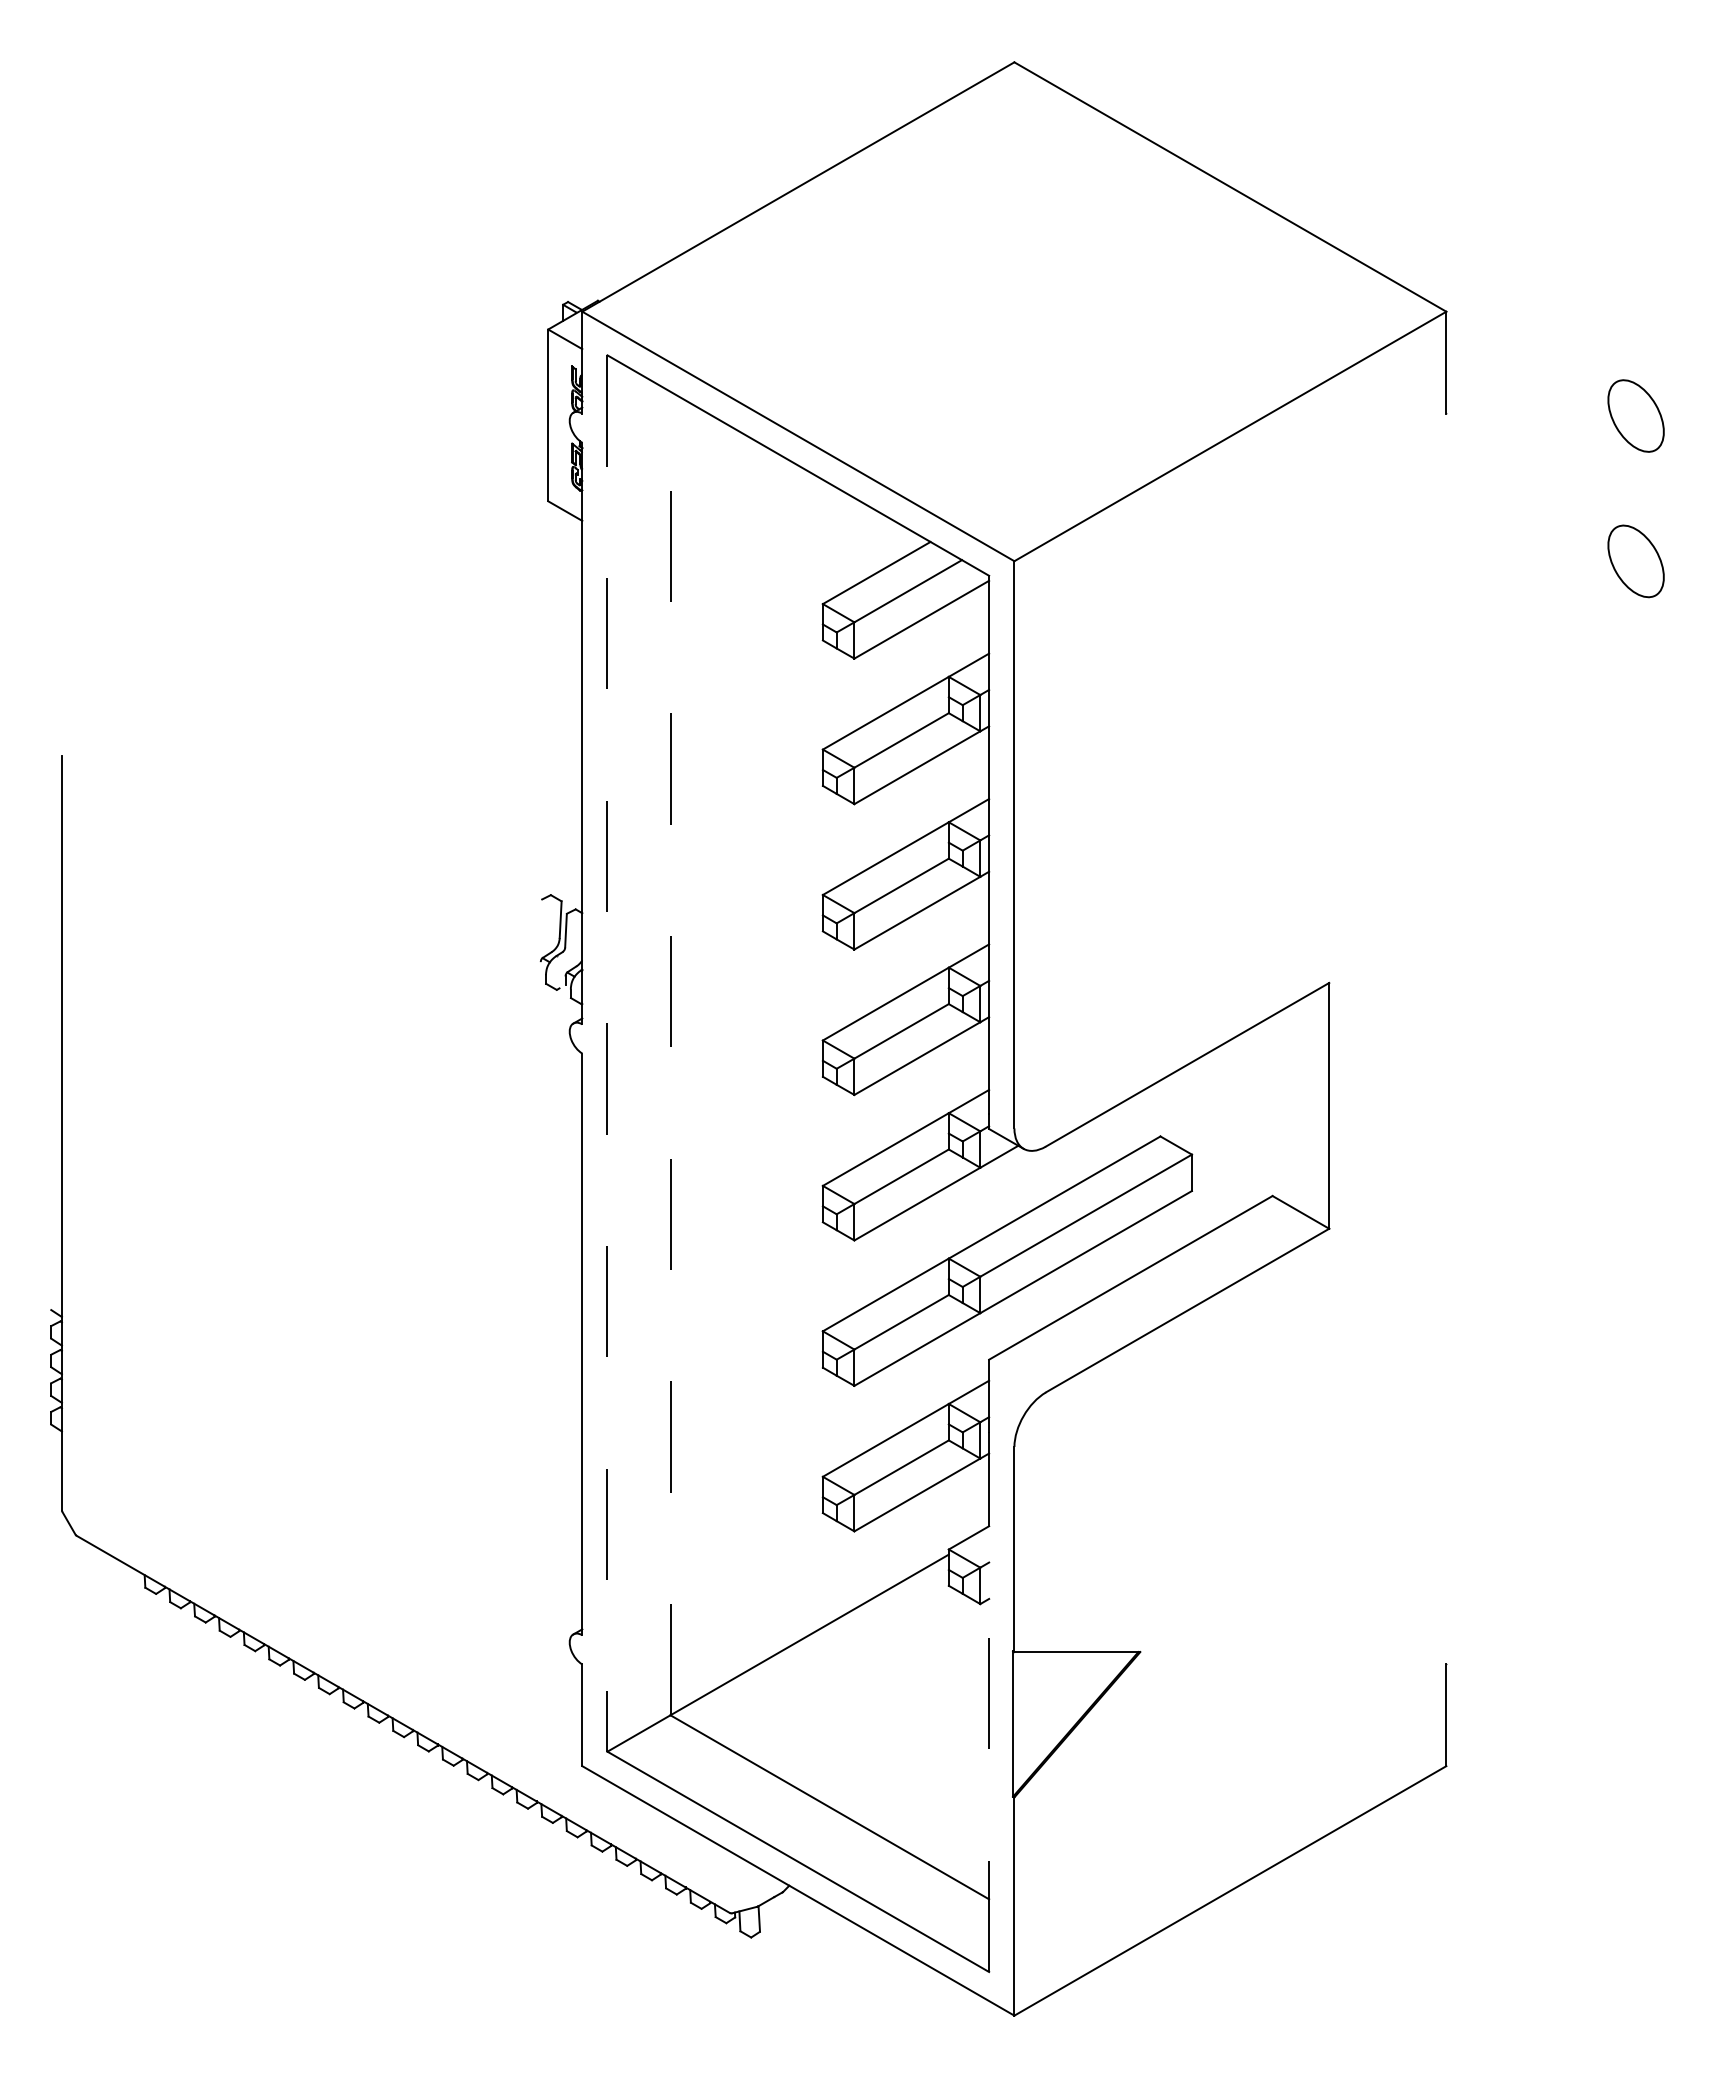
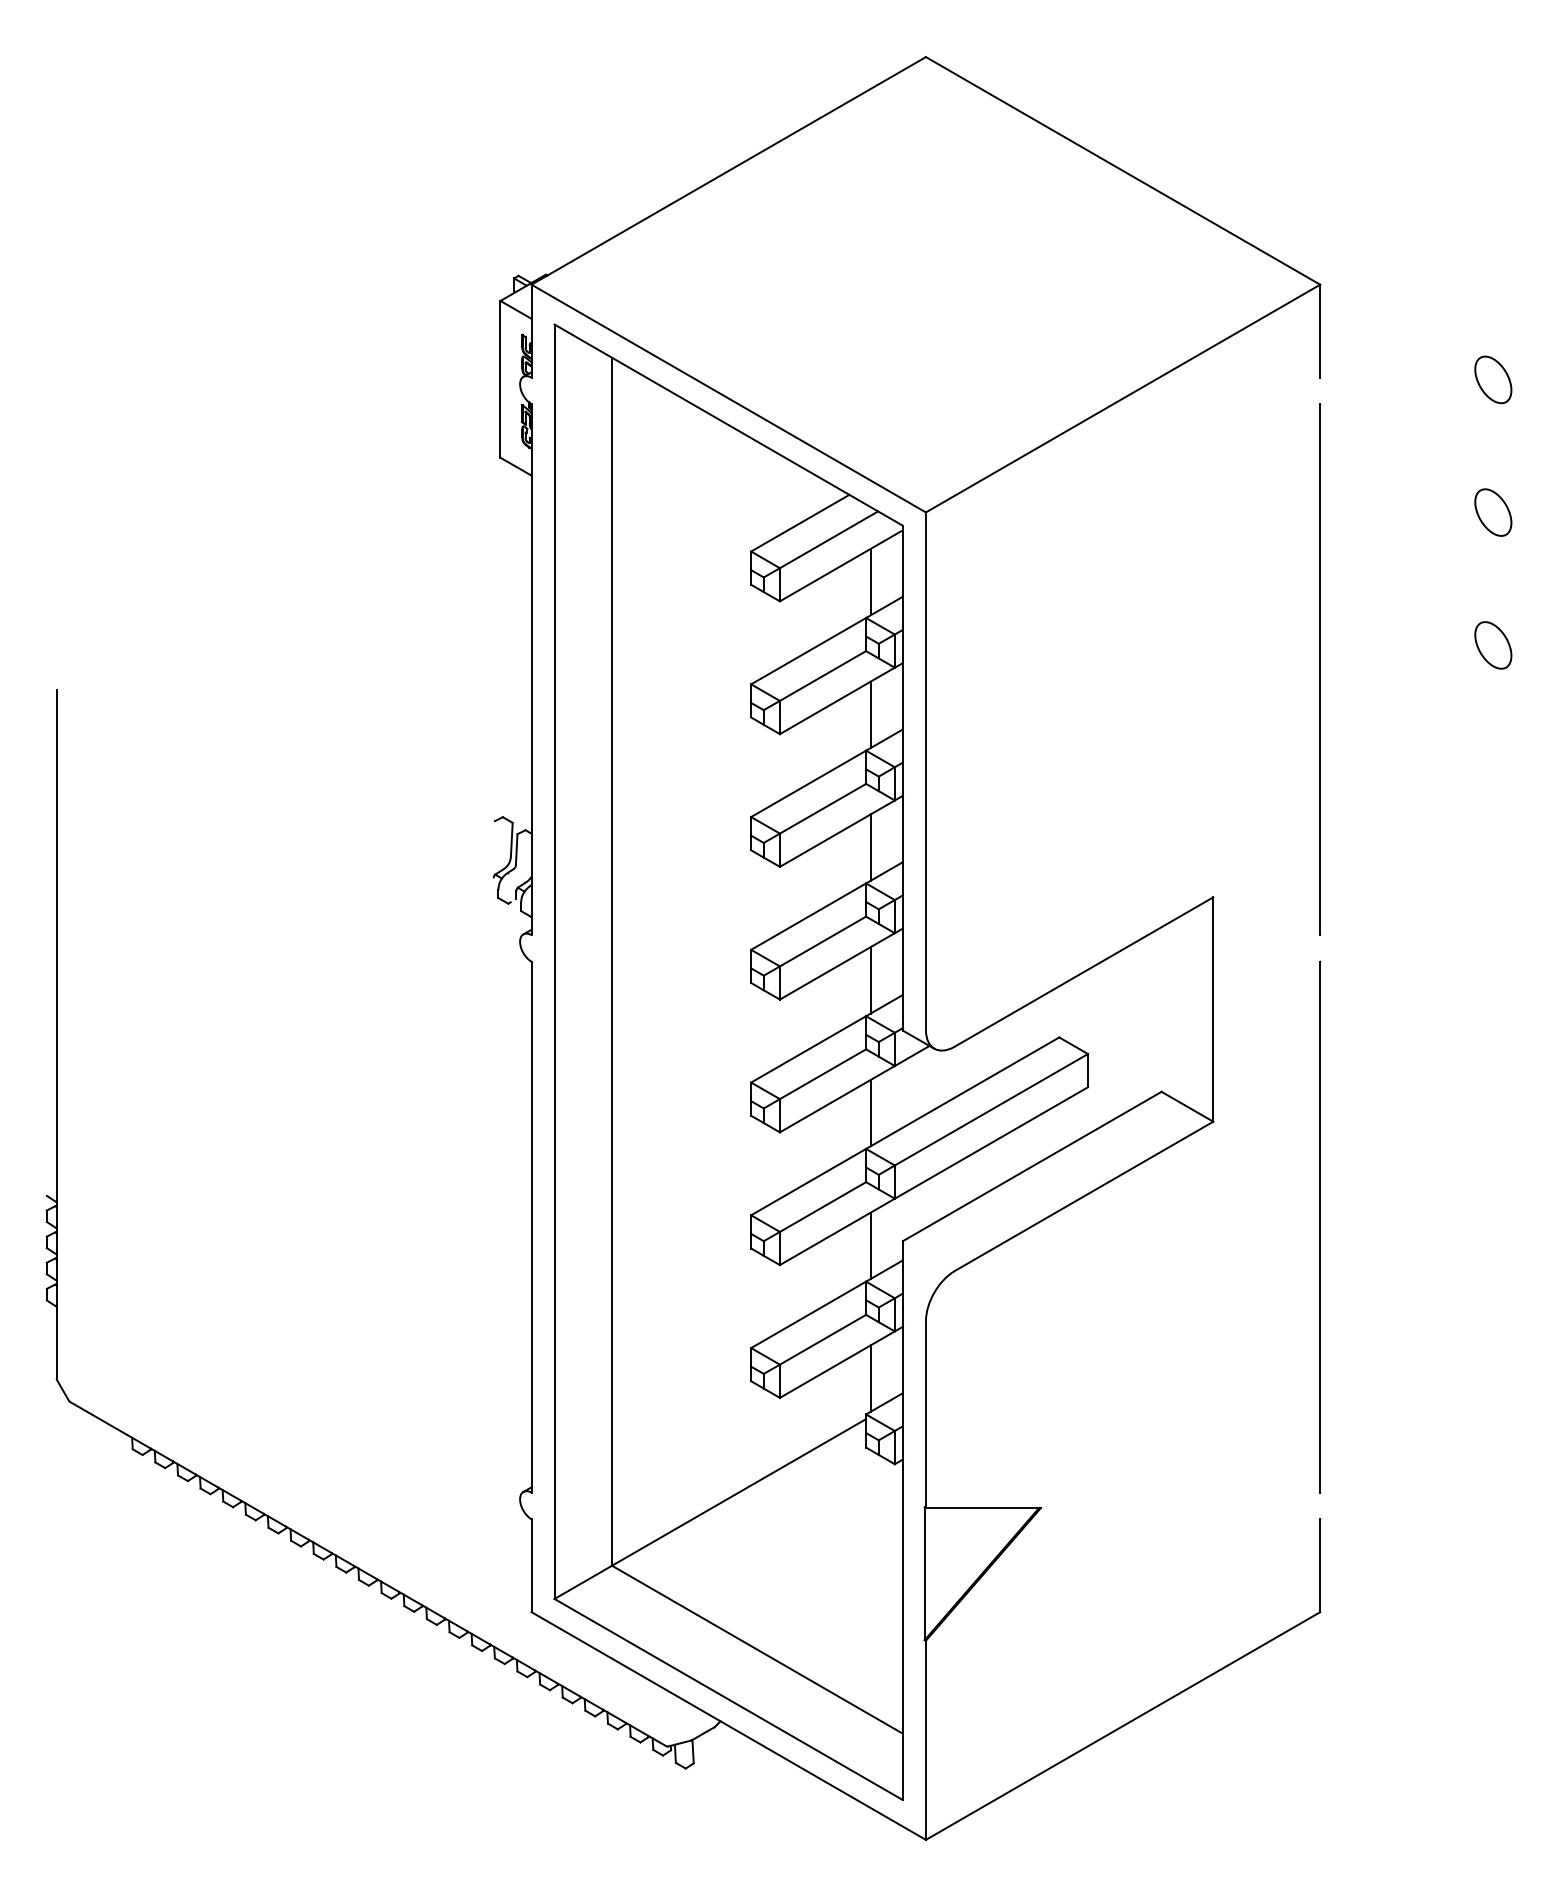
part: (1635, 415) -> (1492, 379), size x0.71
part: (1635, 561) -> (1492, 512), size x0.71
line: (953, 637) -> (870, 582), added
part: (1635, 706) -> (1492, 645), added
line: (1446, 732) -> (1320, 668), added
line: (953, 782) -> (870, 714), added
line: (953, 928) -> (870, 847), added
line: (670, 1053) -> (612, 961), dashed -> solid
line: (607, 1054) -> (554, 962), dashed -> solid
line: (953, 1073) -> (870, 979), added
line: (953, 1219) -> (870, 1113), added
line: (1446, 1343) -> (1320, 1226), added
line: (953, 1364) -> (870, 1245), added
line: (953, 1509) -> (870, 1377), added
line: (989, 1702) -> (903, 1554), dashed -> solid

